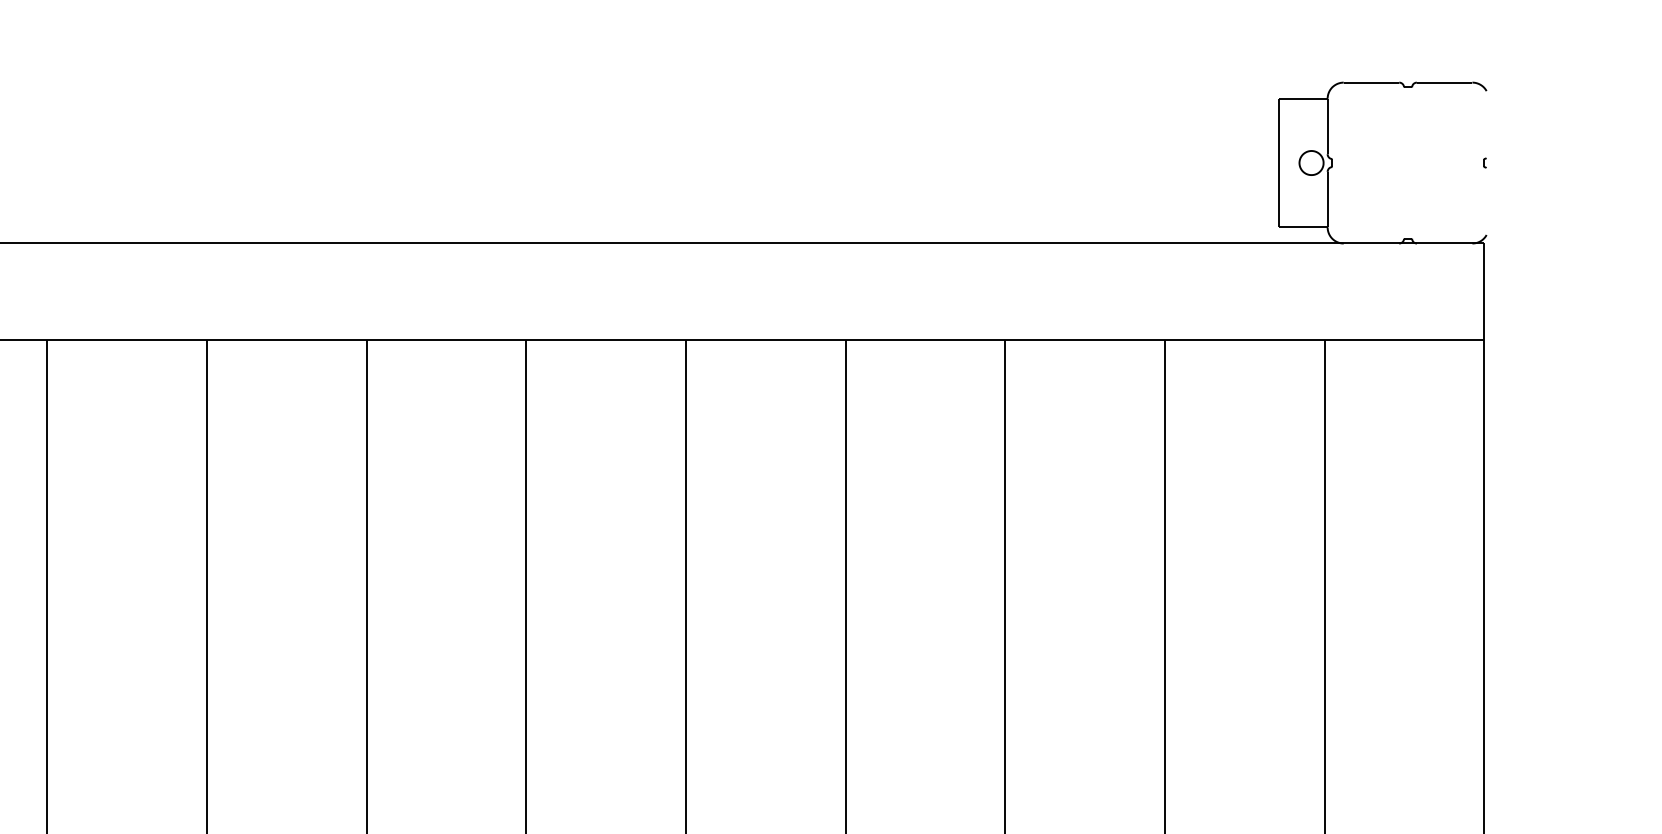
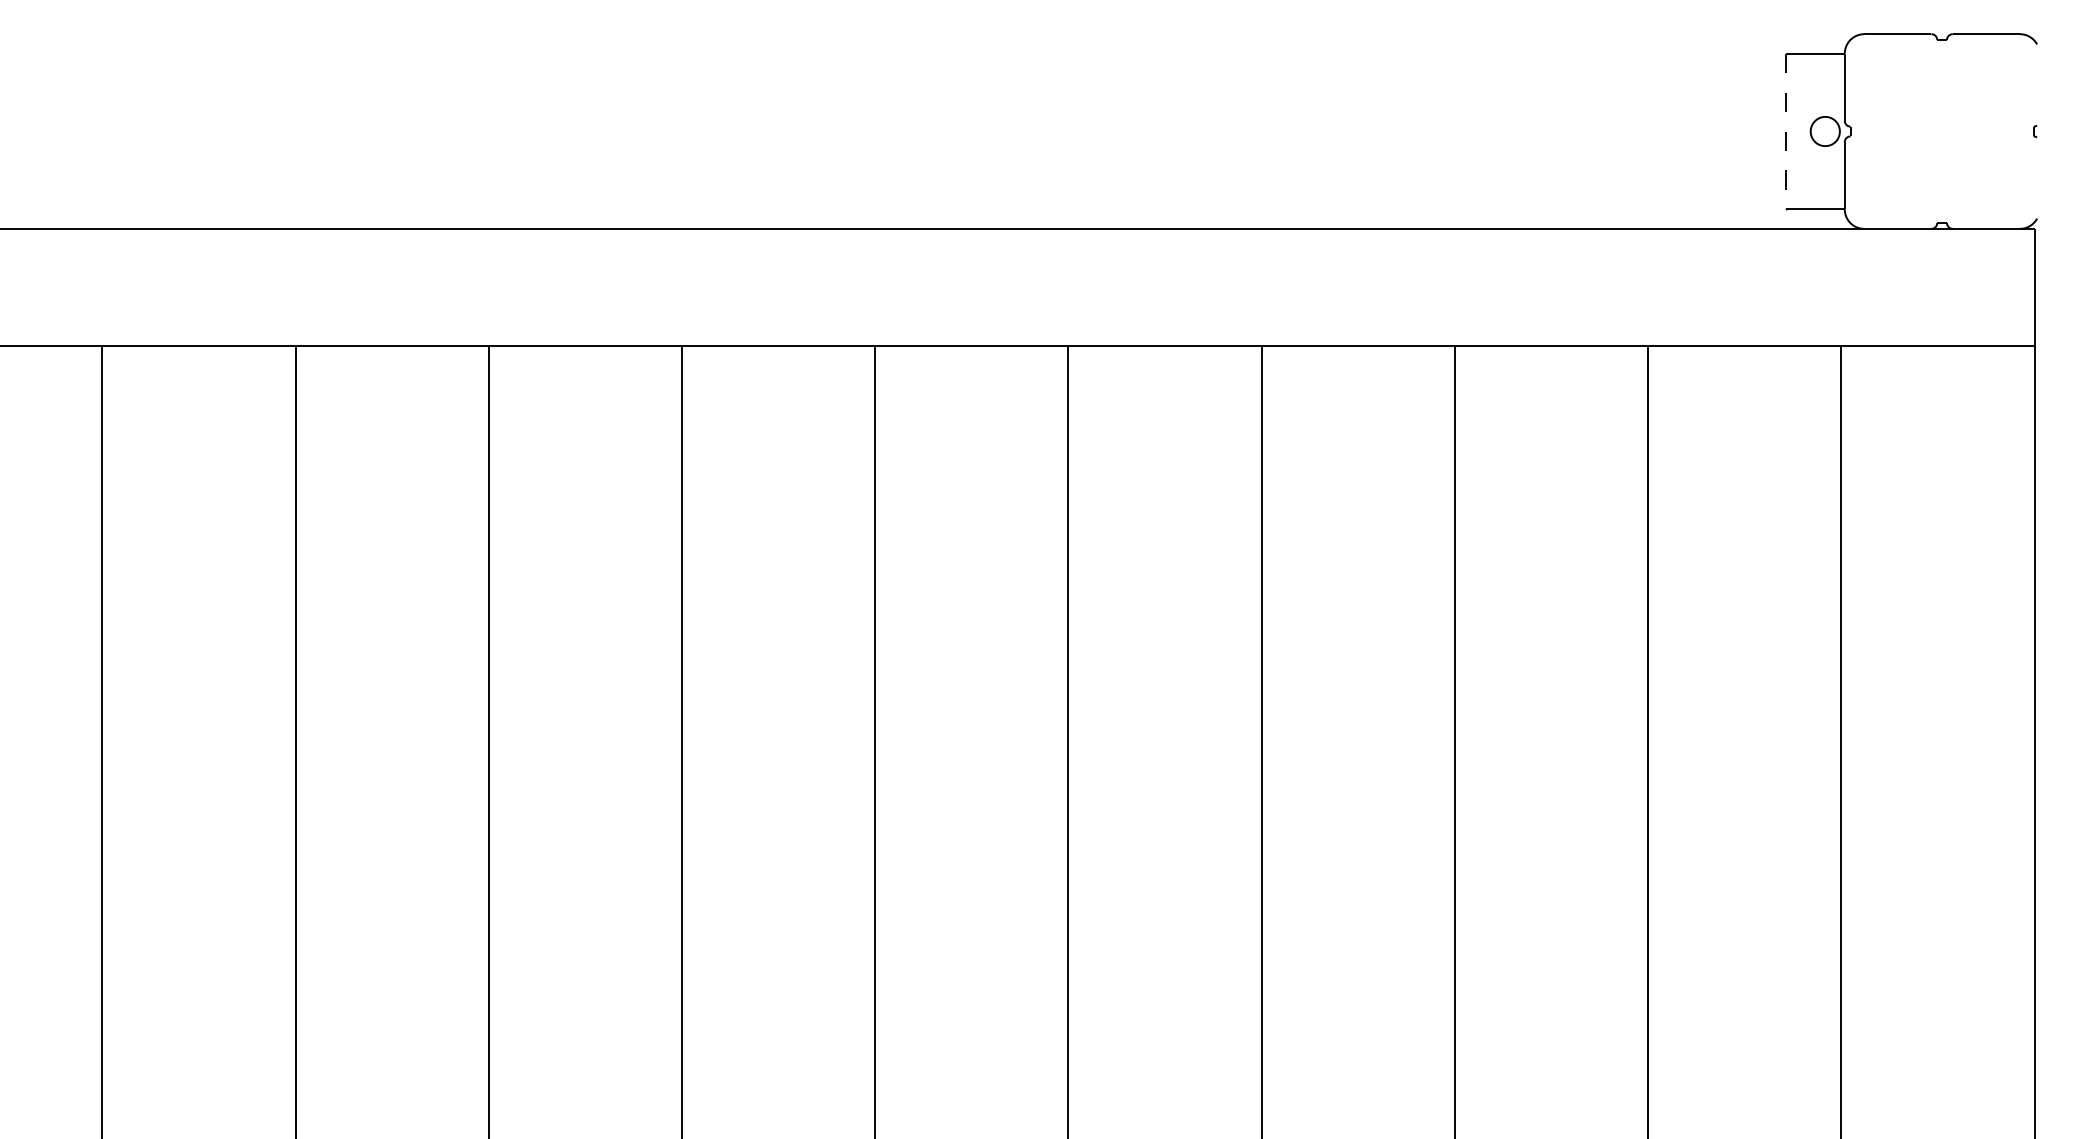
line: (1279, 163) -> (1786, 131), solid -> dashed

